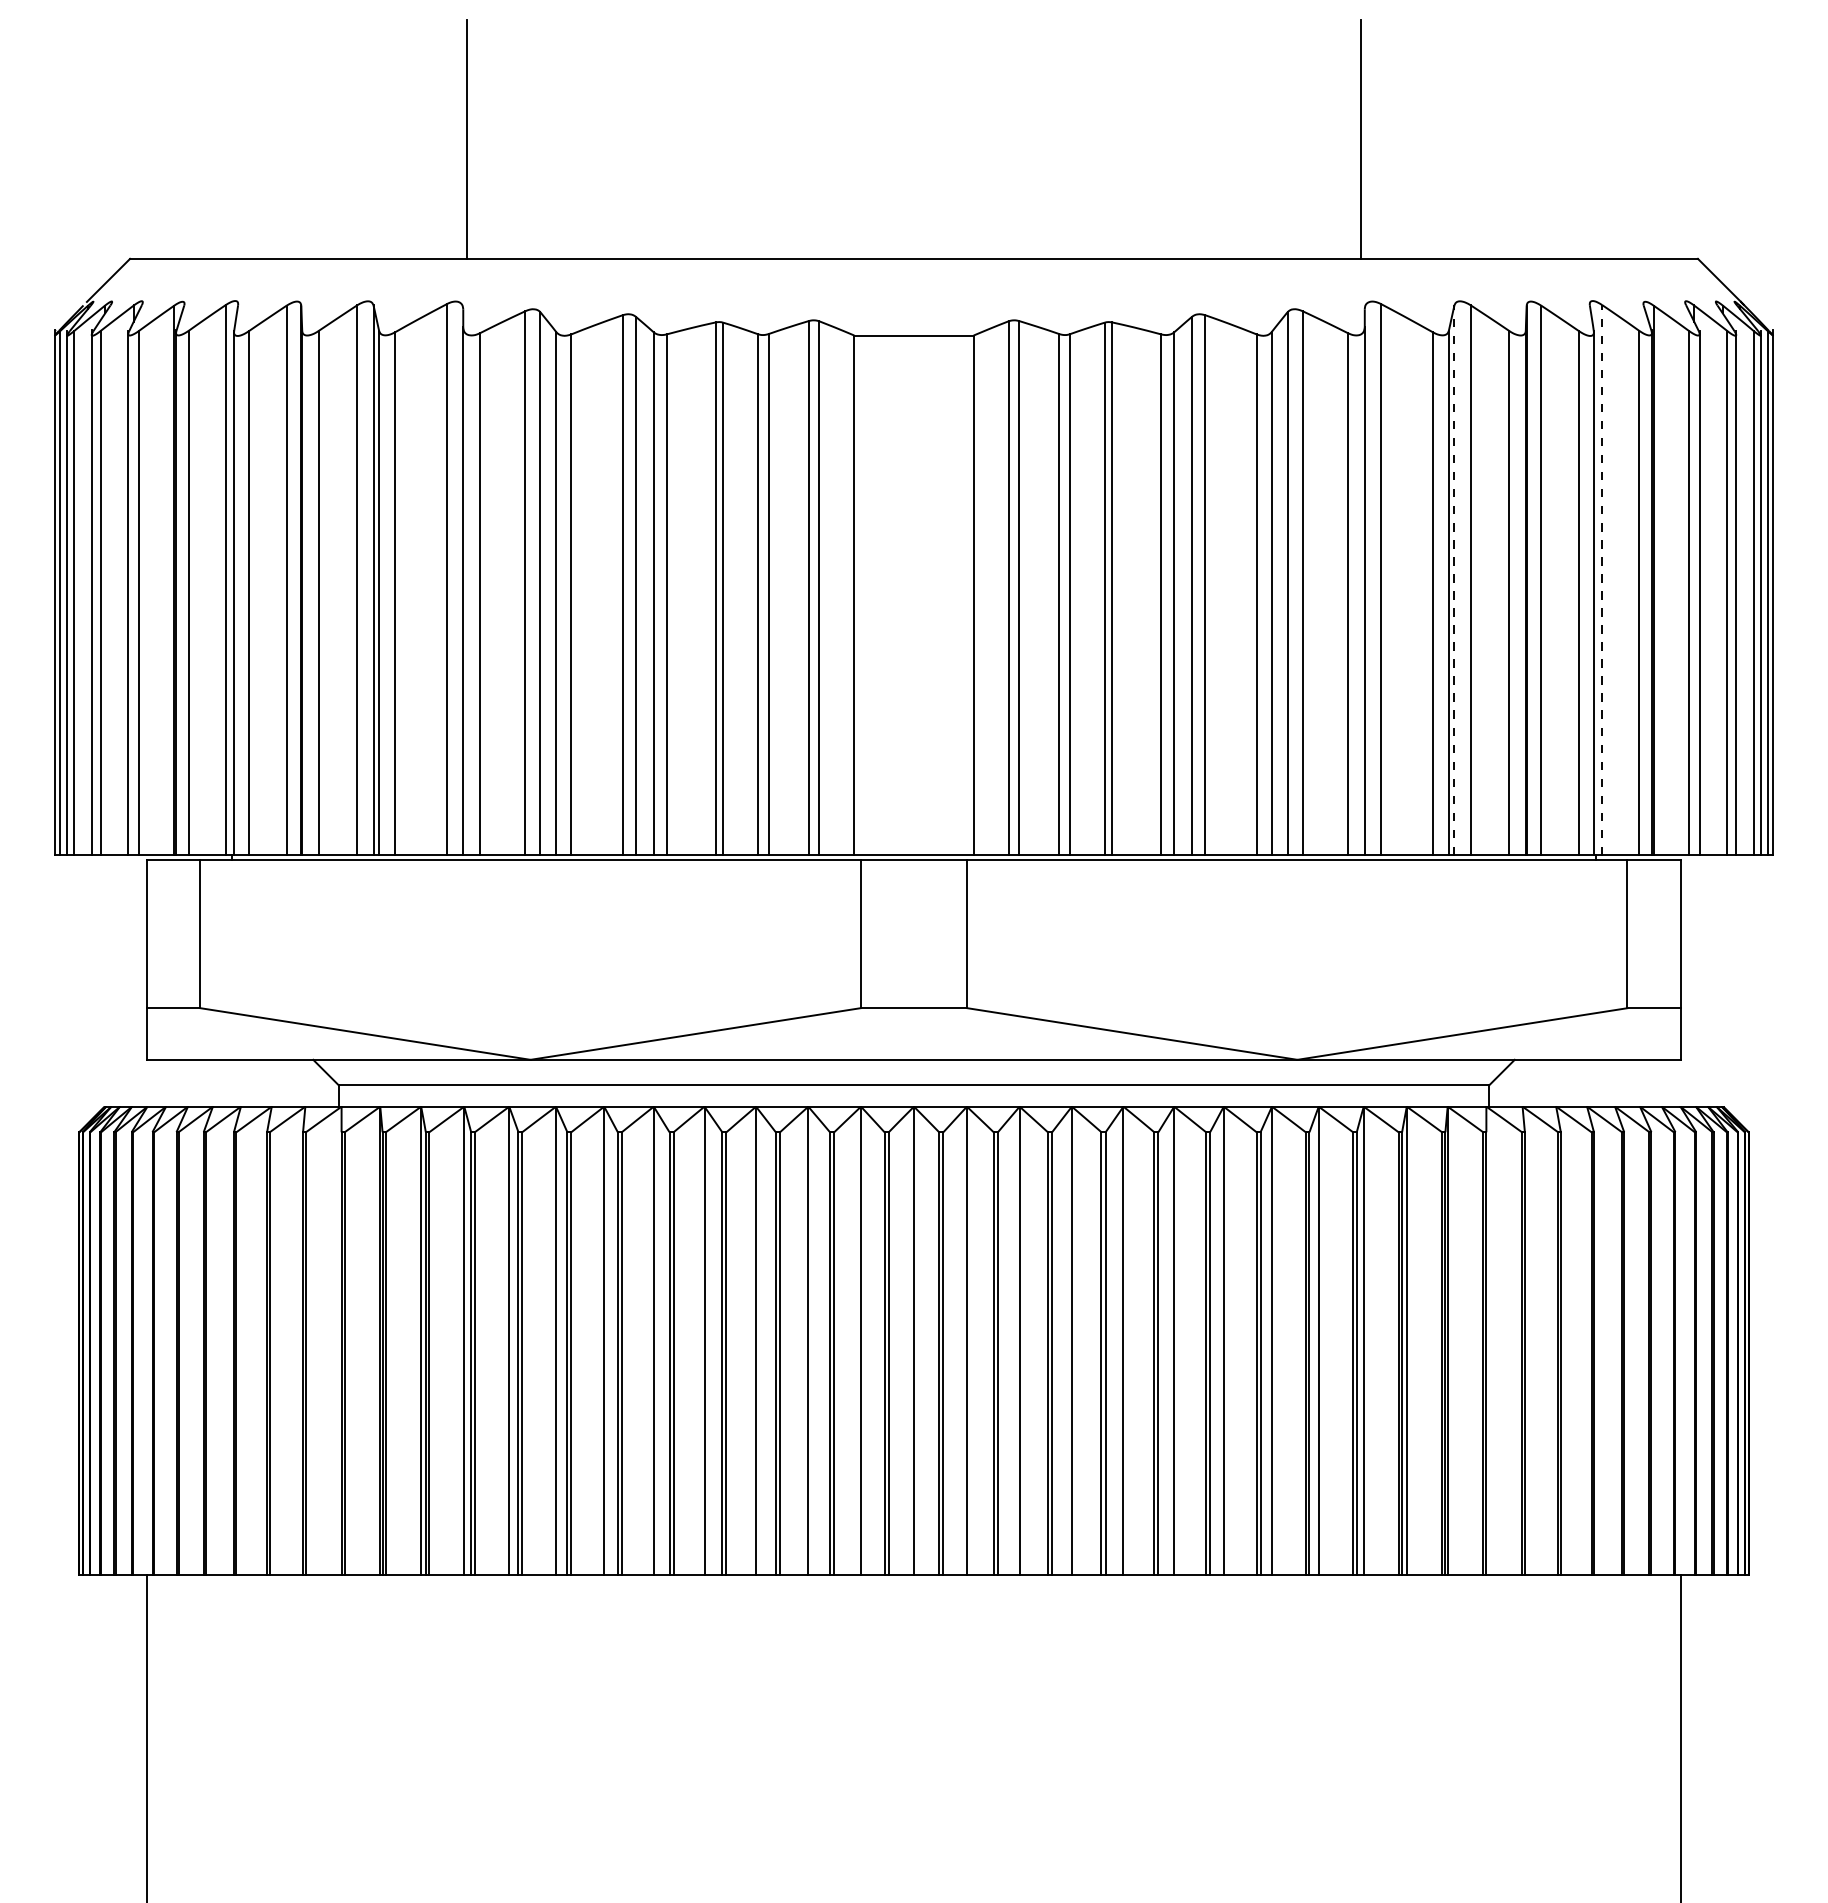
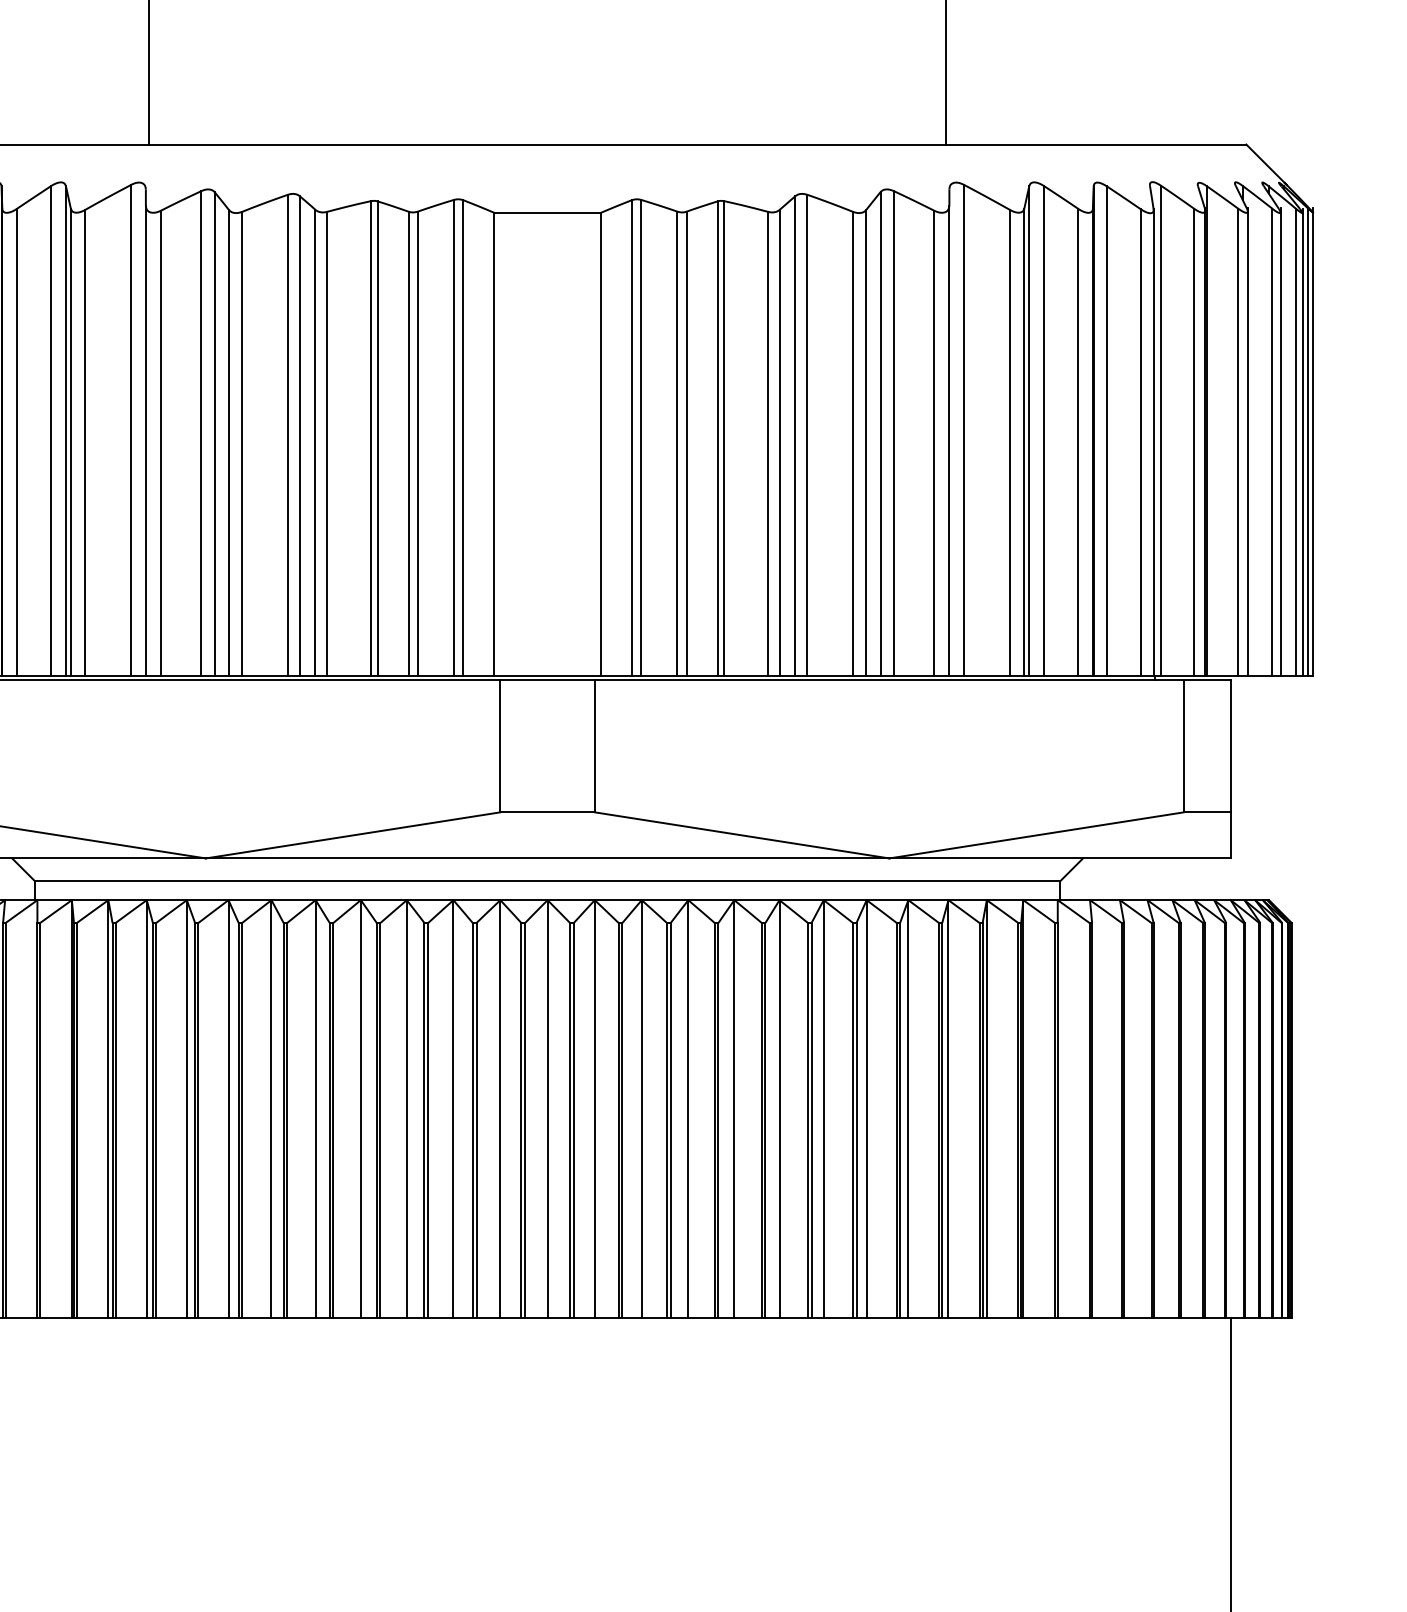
line: (1602, 579) -> (1161, 430), dashed -> solid
line: (1454, 580) -> (1029, 431), dashed -> solid

